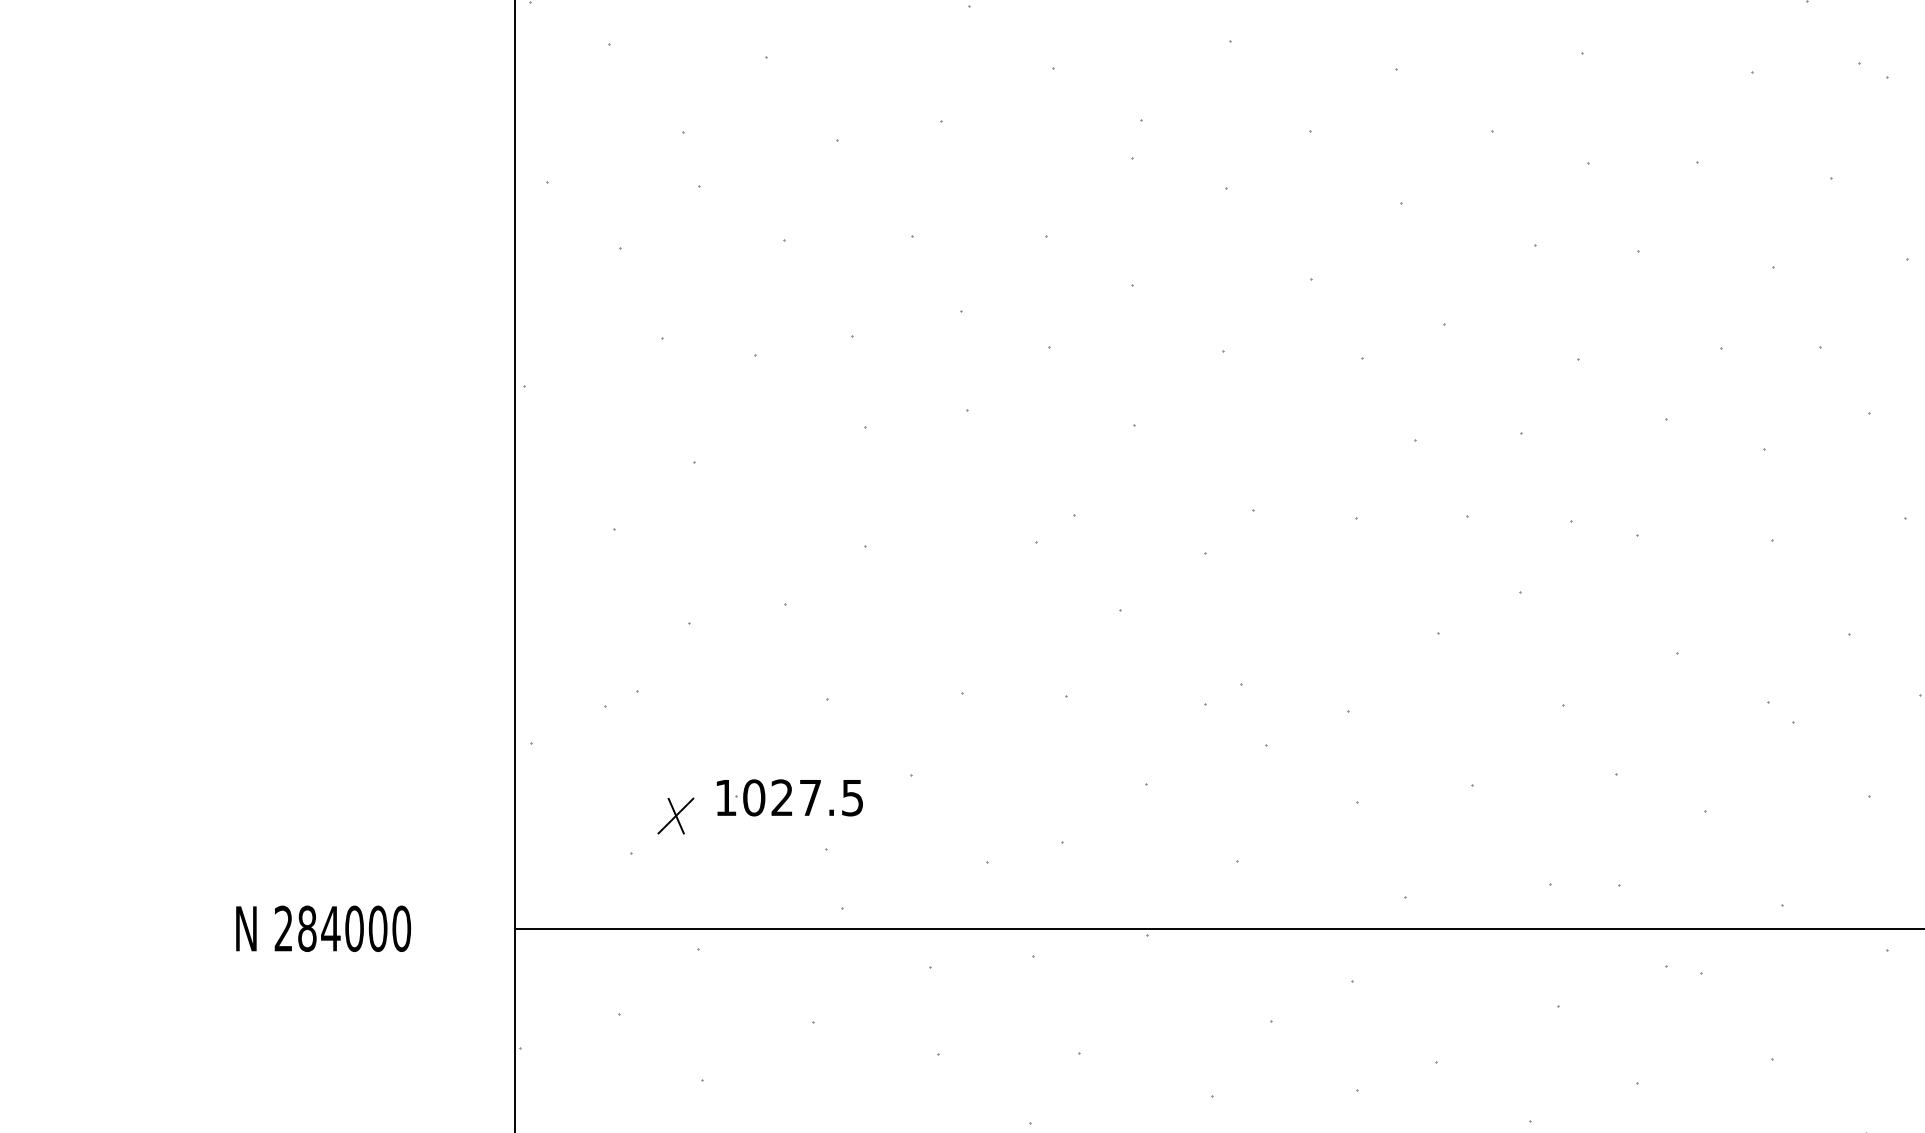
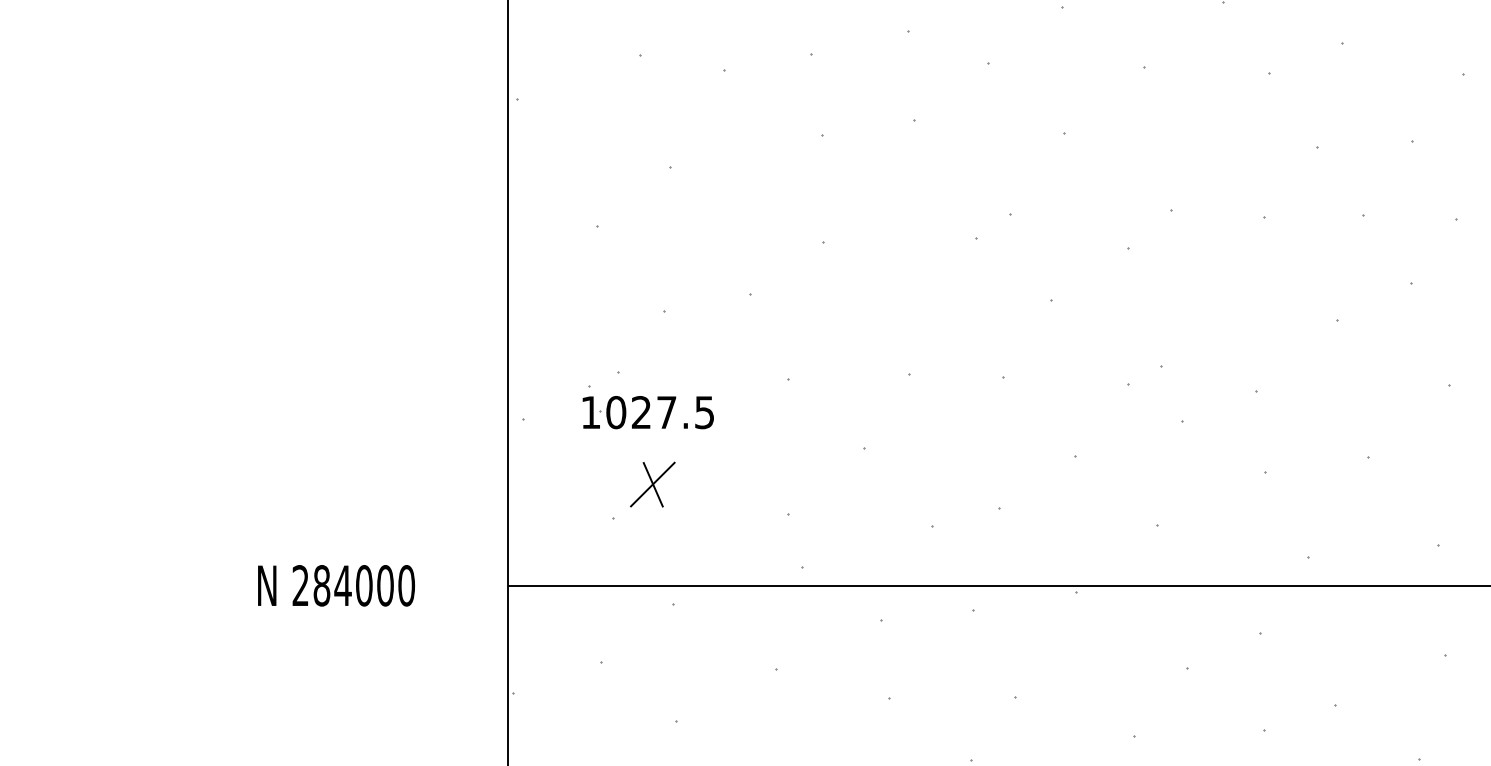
part: (789, 797) -> (647, 412), moved
part: (675, 815) -> (652, 484), size x1.4

